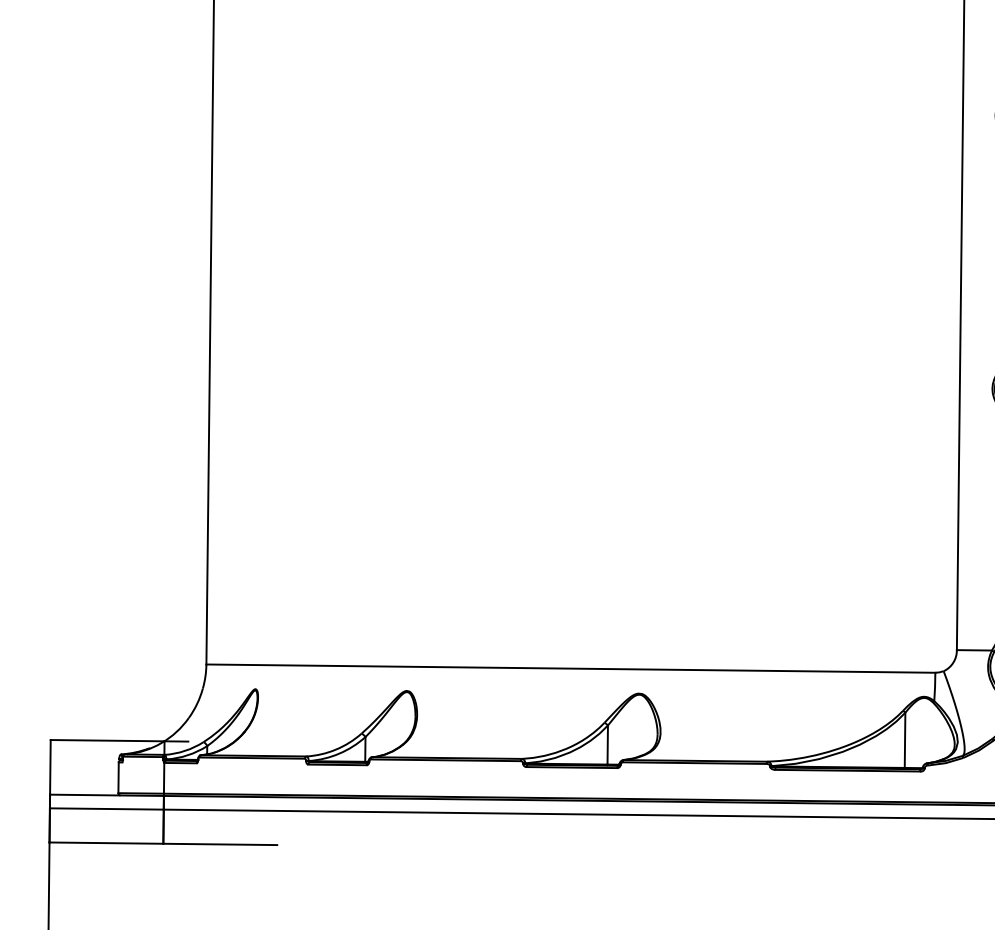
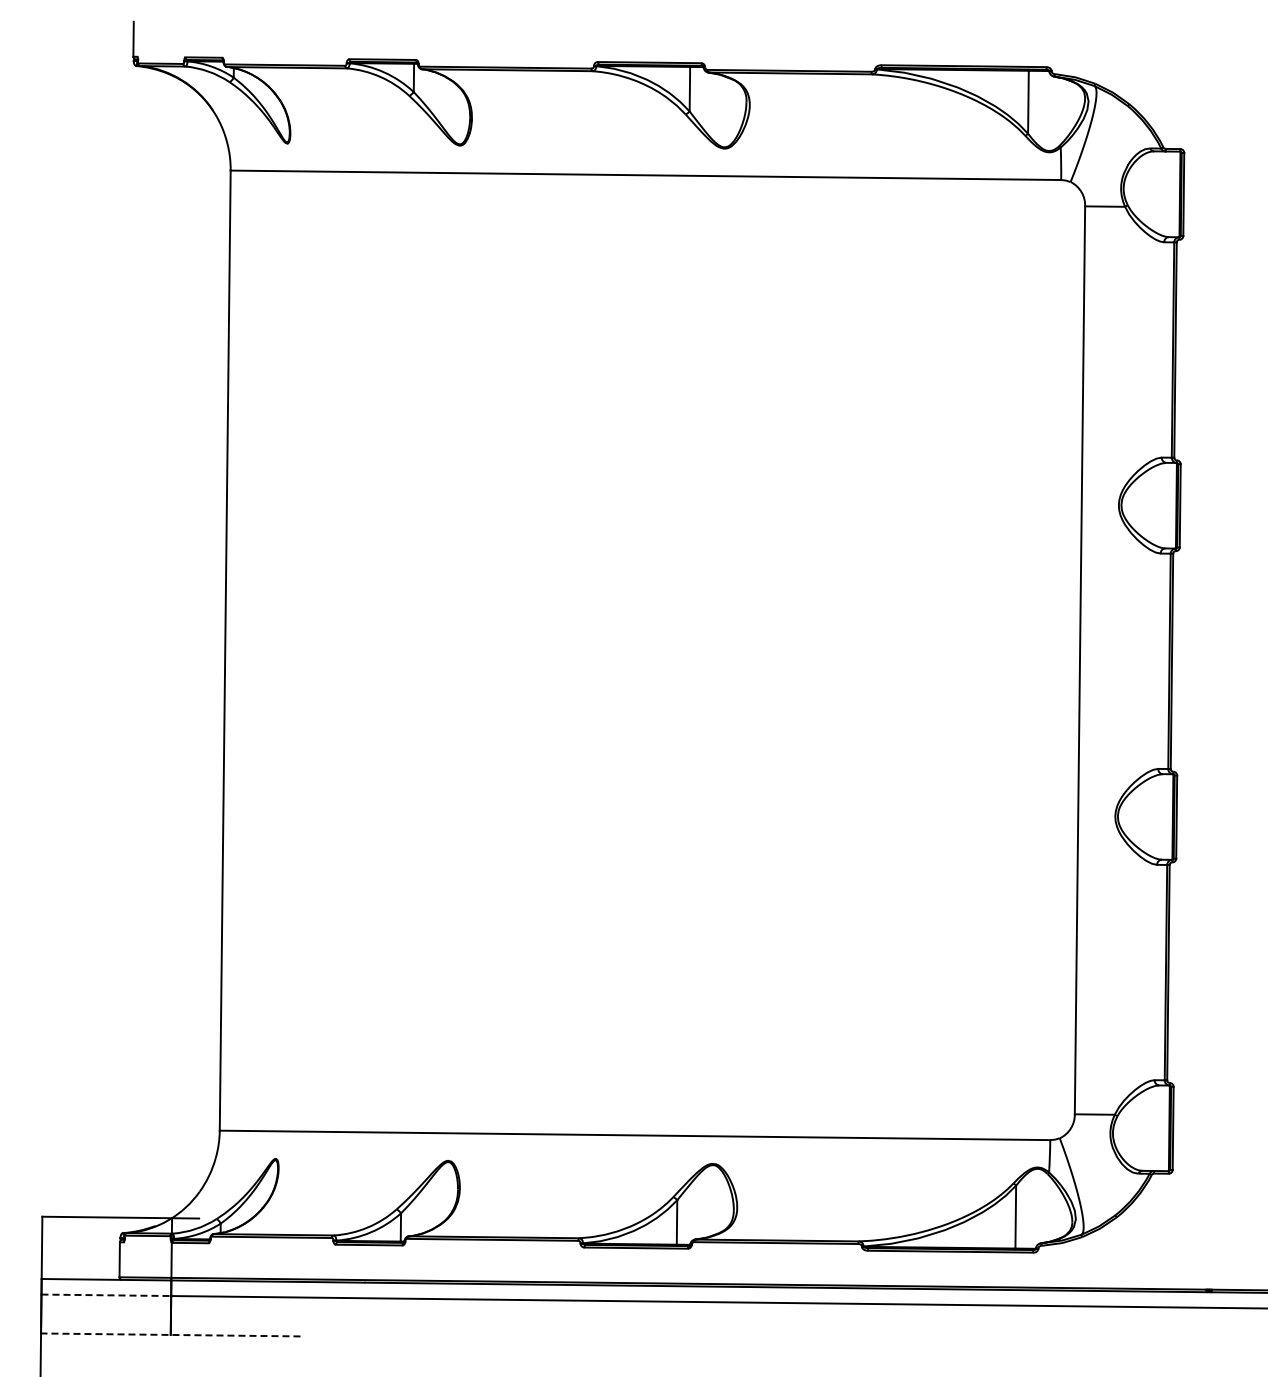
line: (106, 809) -> (106, 1295), solid -> dashed
line: (163, 843) -> (170, 1334), solid -> dashed

